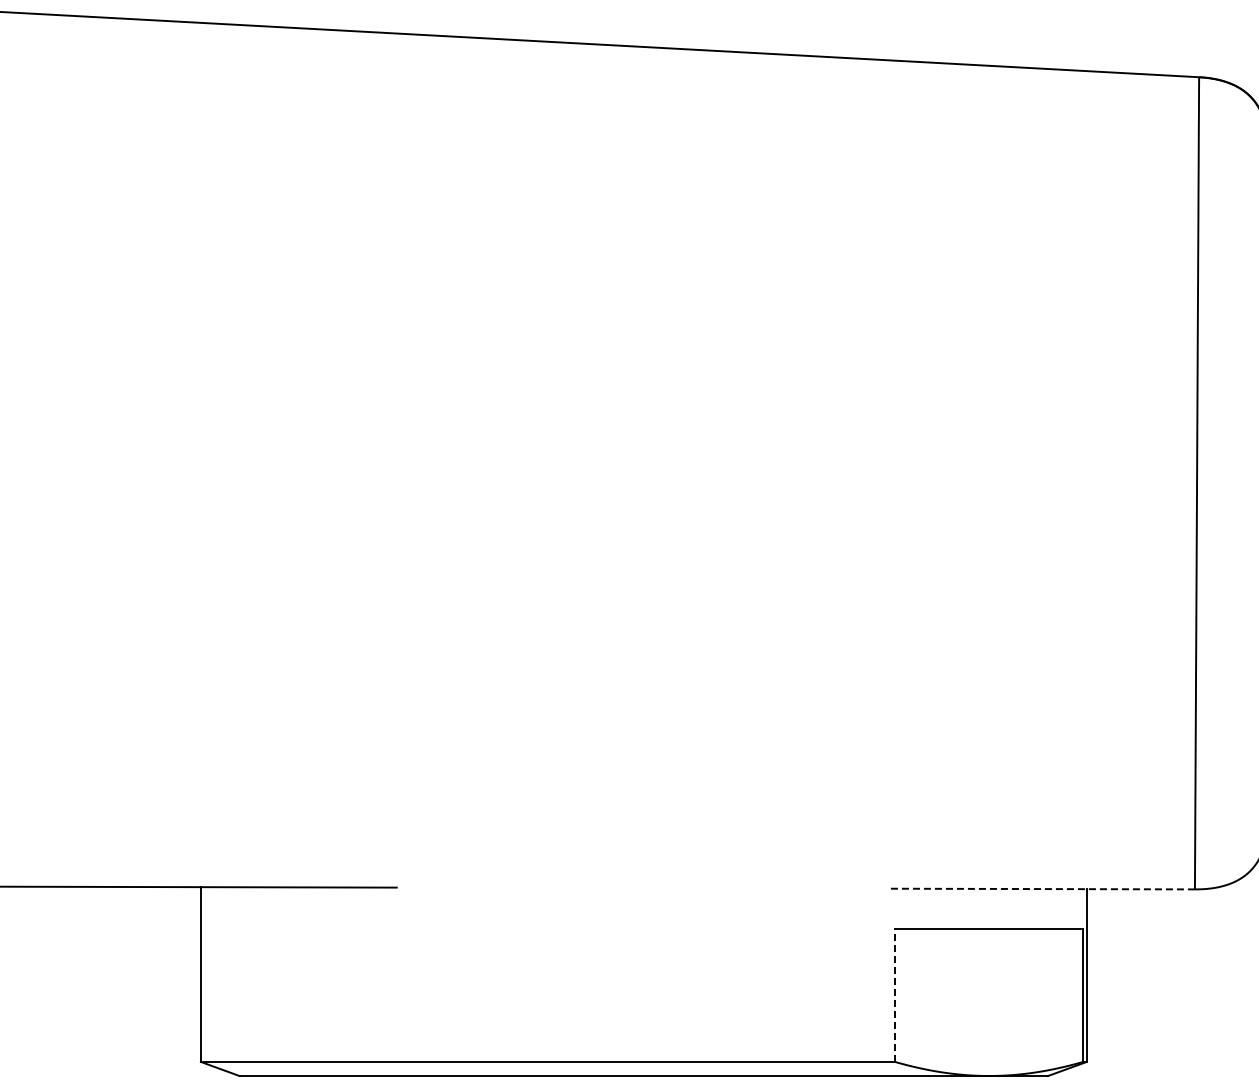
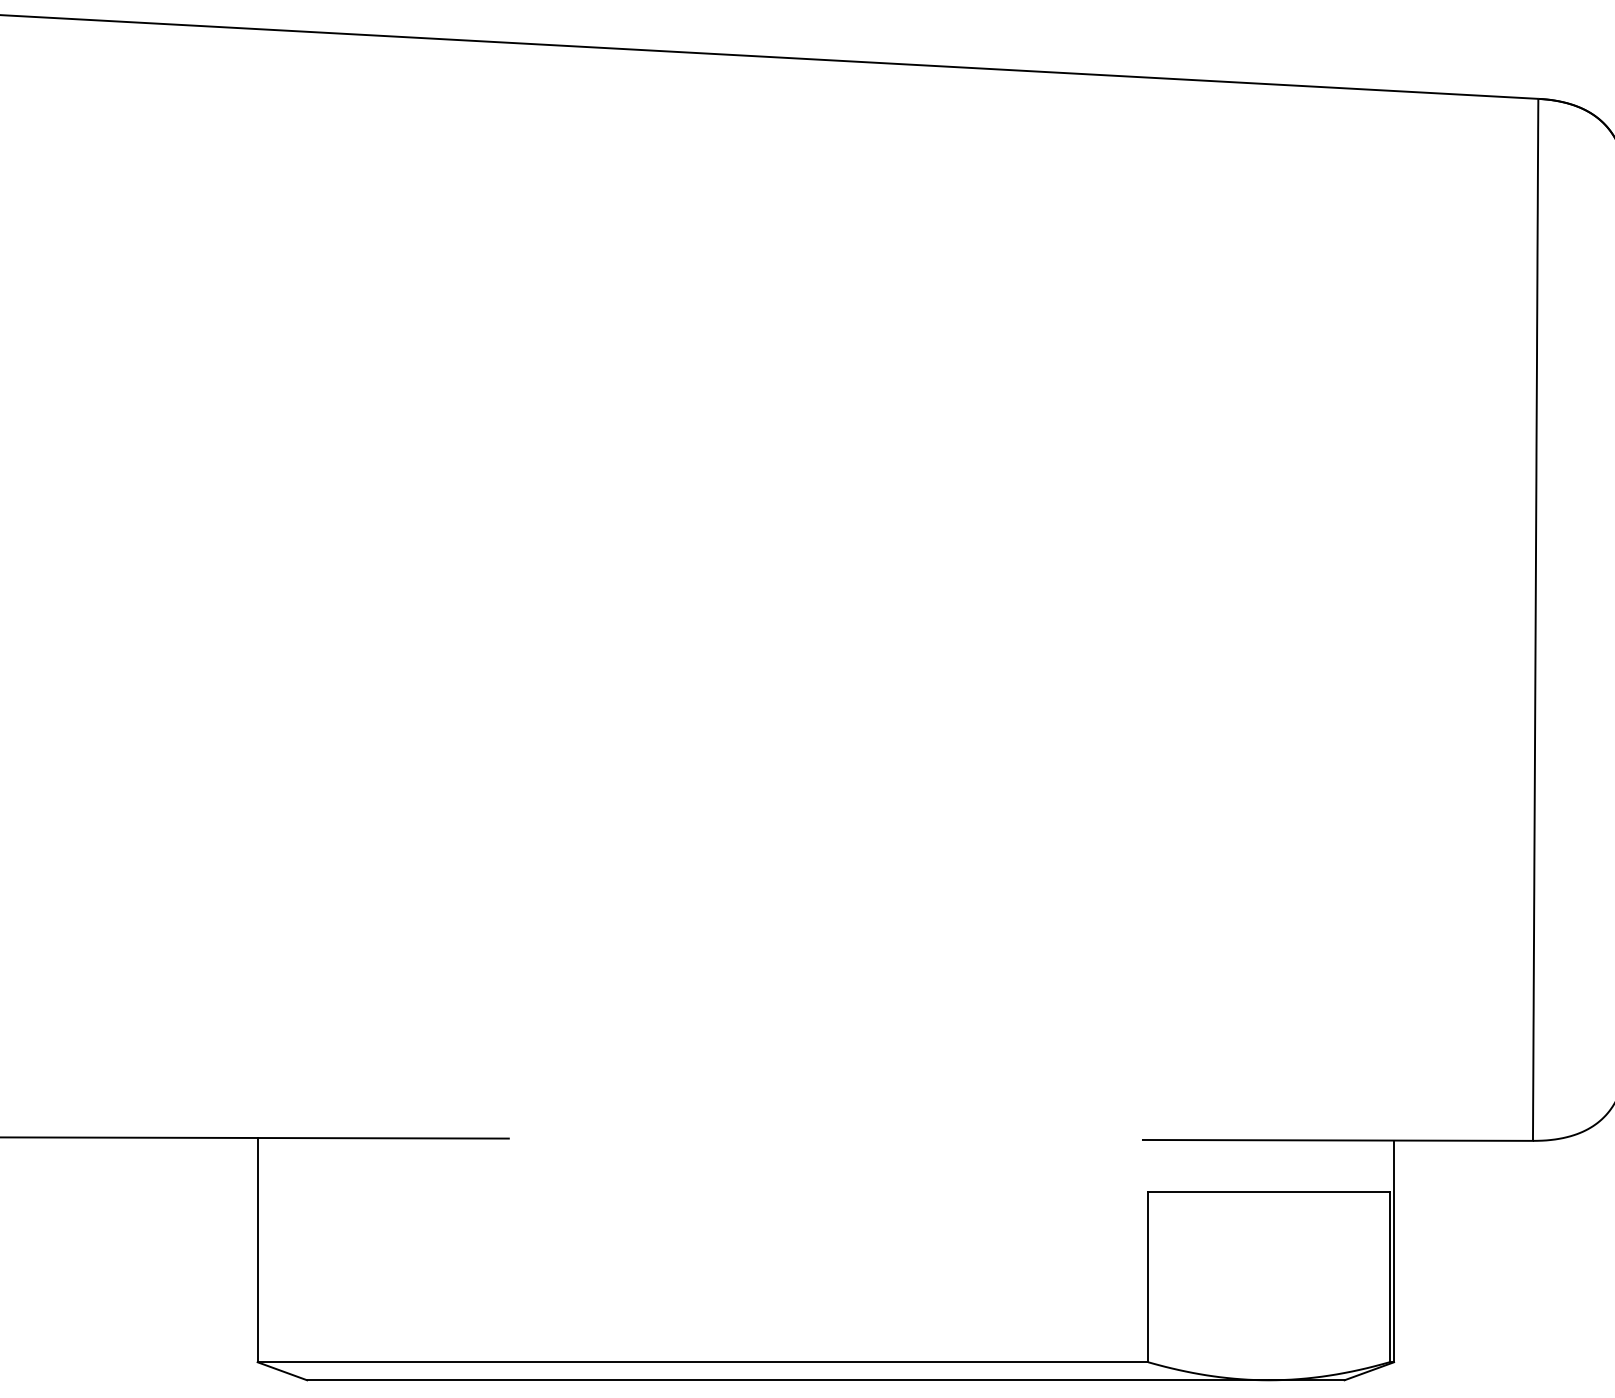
line: (1043, 889) -> (1338, 1140), dashed -> solid
line: (895, 994) -> (1148, 1275), dashed -> solid

